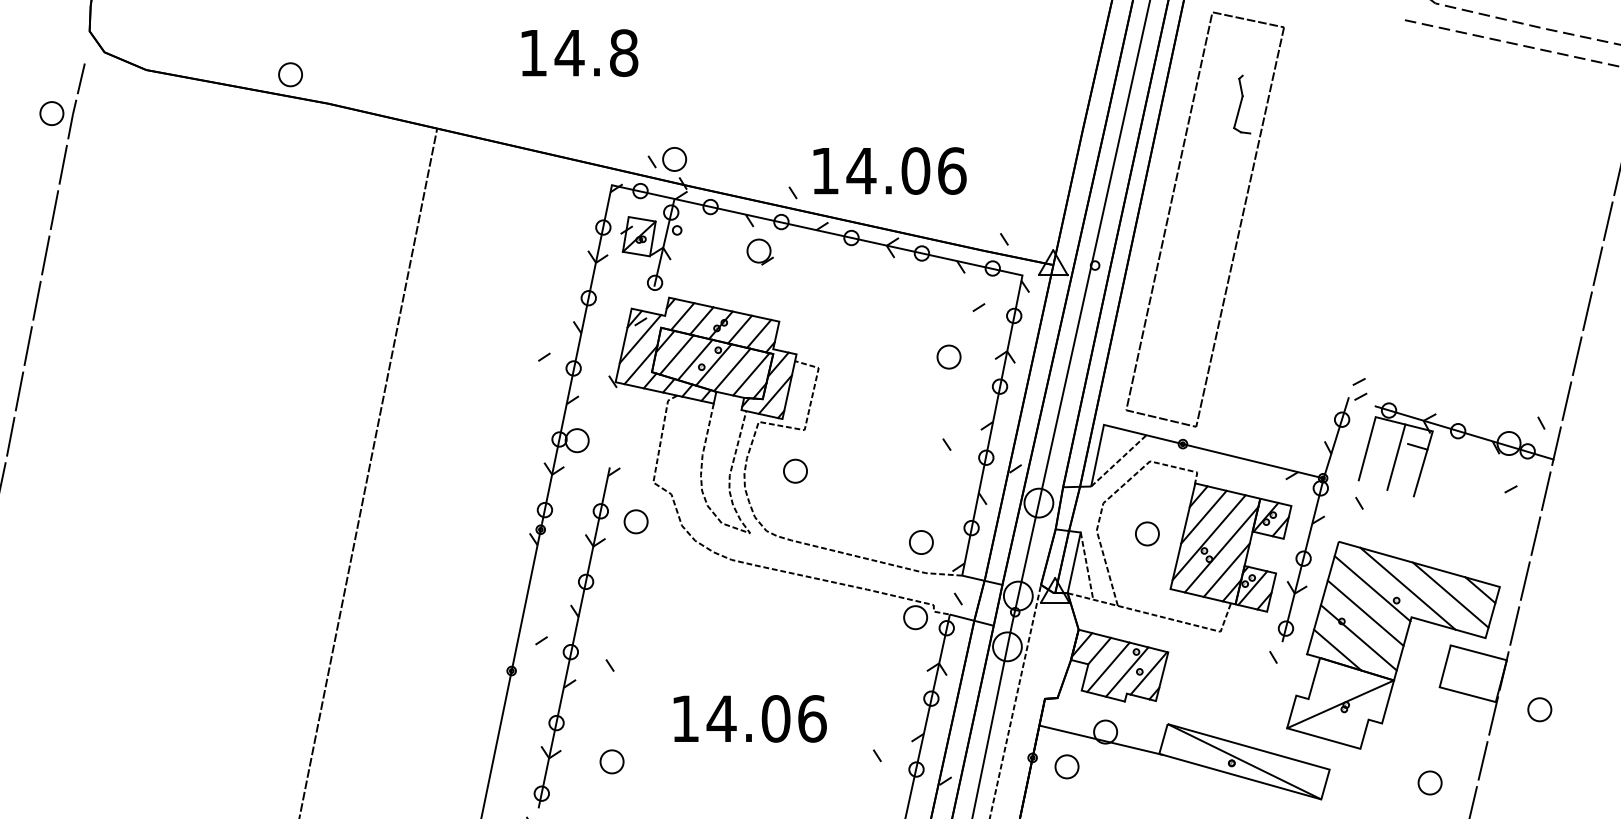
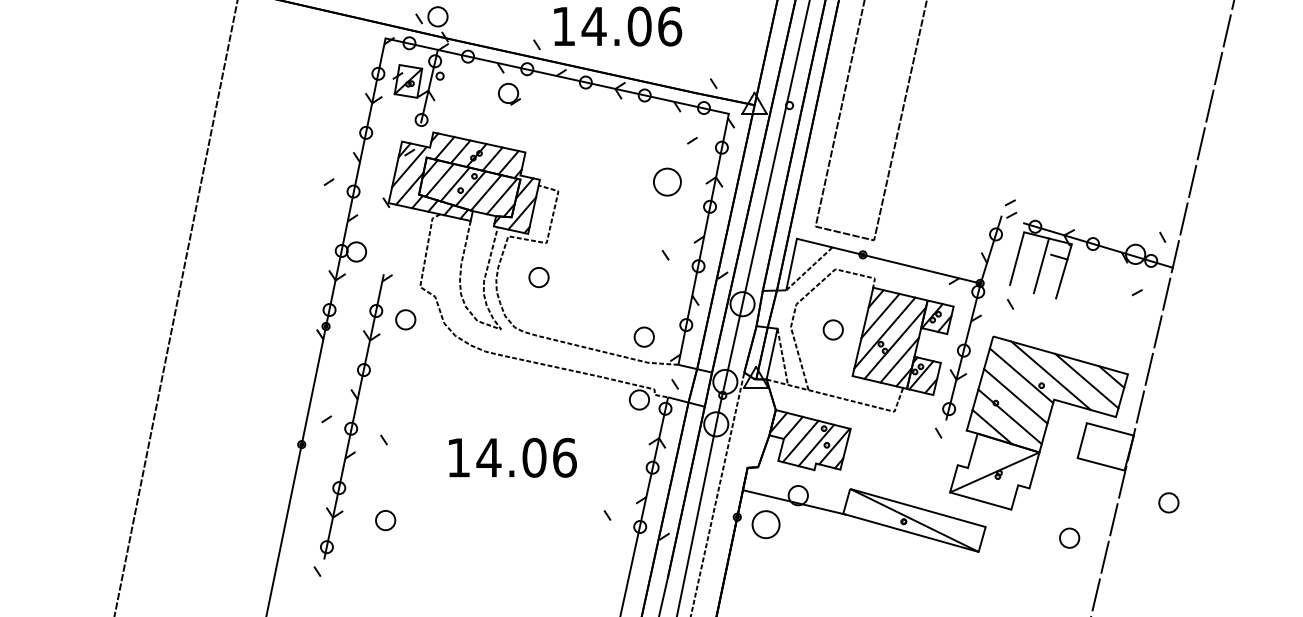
part: (948, 356) -> (666, 181), size x1.4
part: (1539, 709) -> (1168, 502), moved
text: (749, 718) -> (512, 457), moved
part: (1066, 766) -> (765, 524), size x1.4

